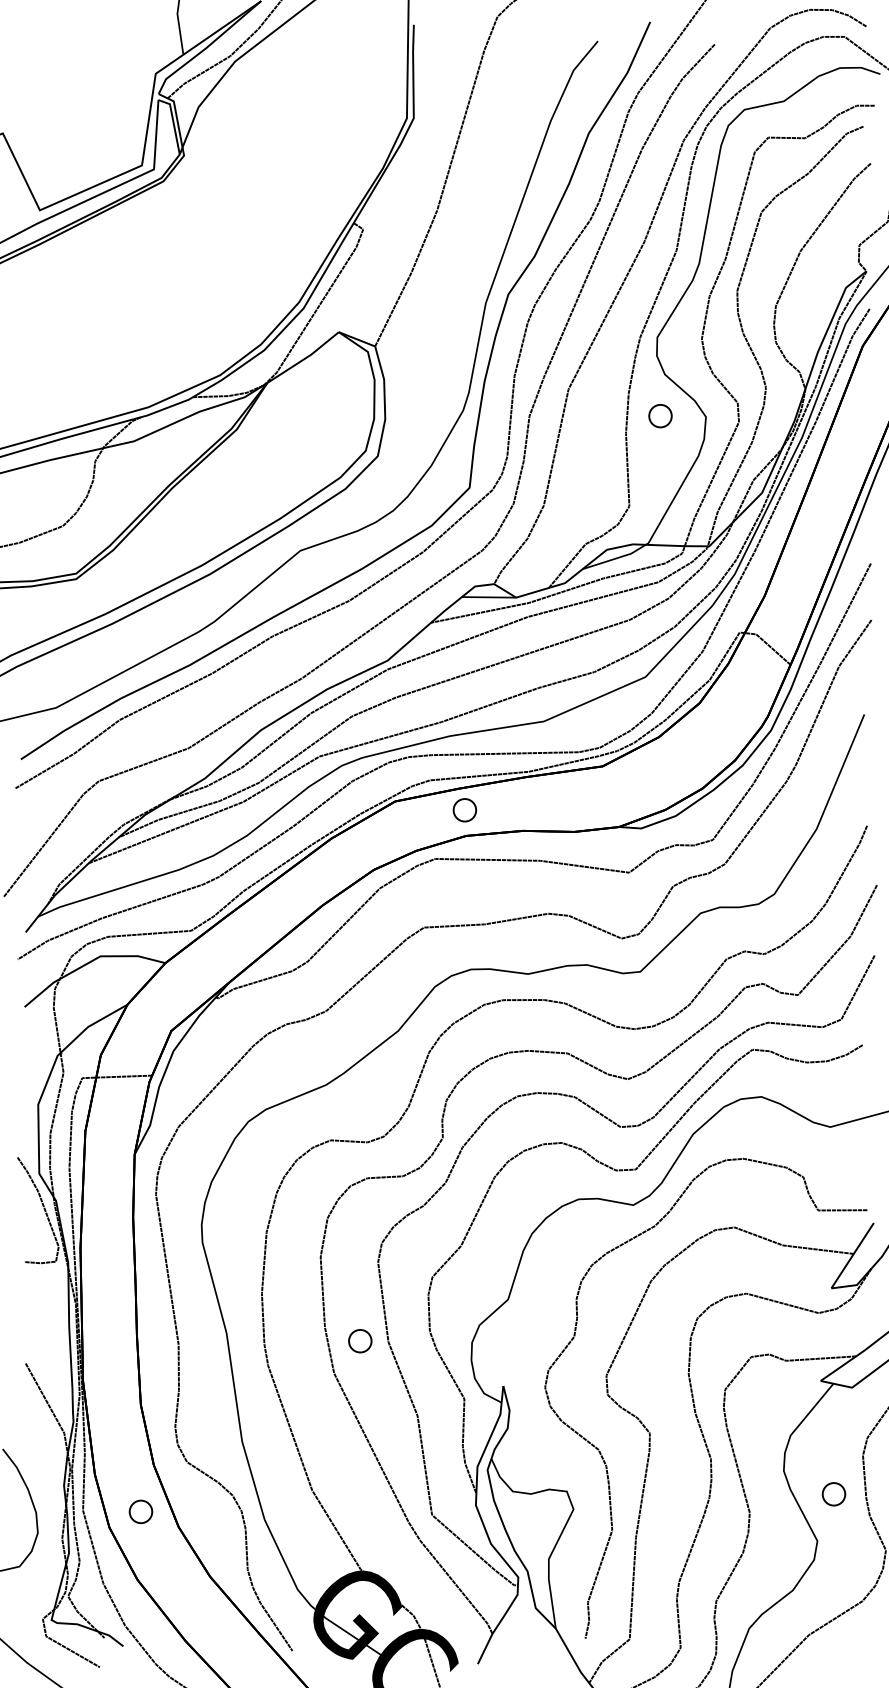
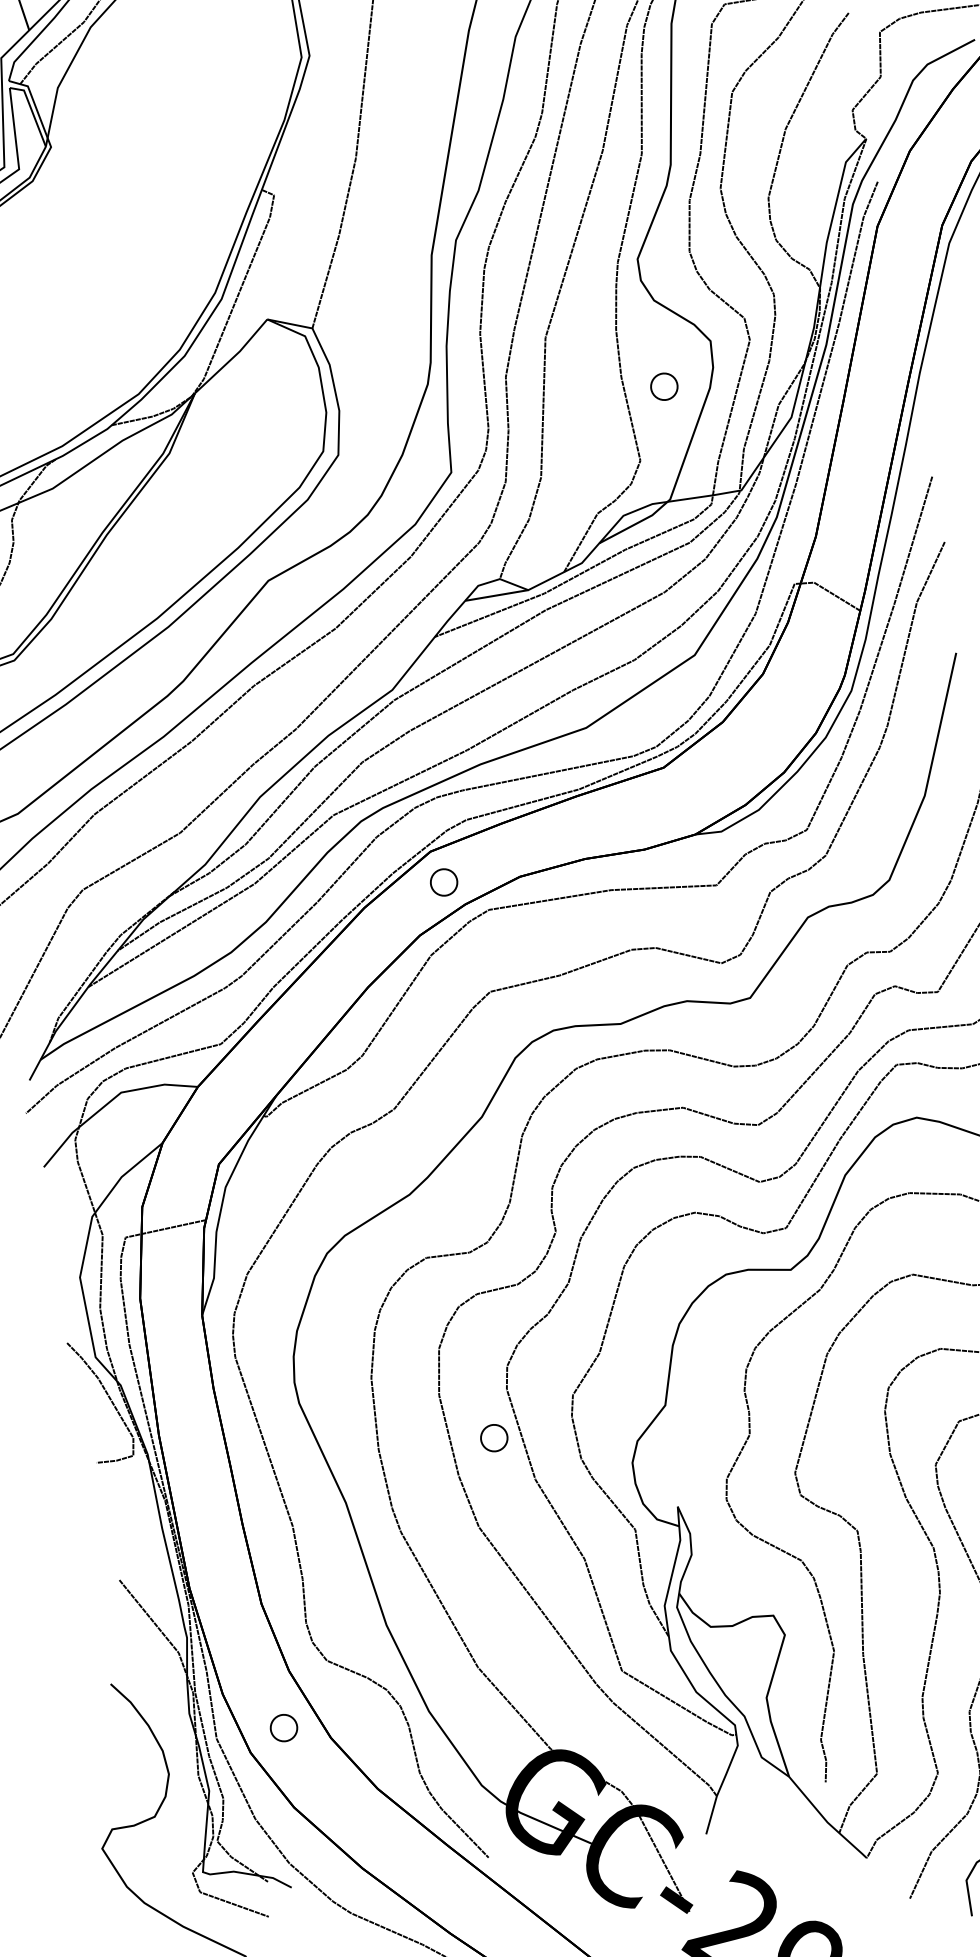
part: (660, 416) -> (664, 387), moved
part: (464, 810) -> (443, 882), moved
part: (360, 1341) -> (494, 1438), moved

